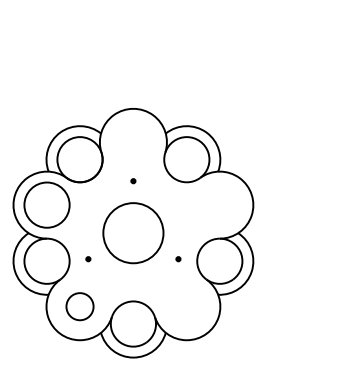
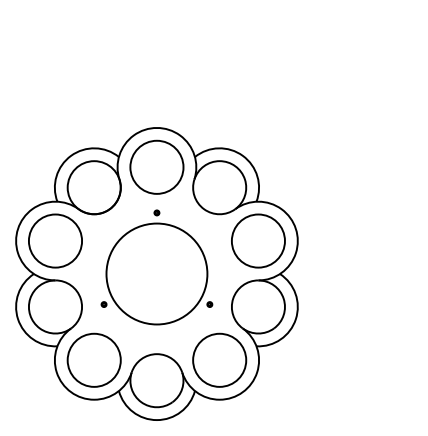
circle: (133, 141) -> (156, 166), added
circle: (219, 204) -> (258, 240), added
circle: (133, 232) -> (156, 273), size x1.43
circle: (79, 305) -> (93, 359), size x1.67
circle: (186, 305) -> (219, 359), added

